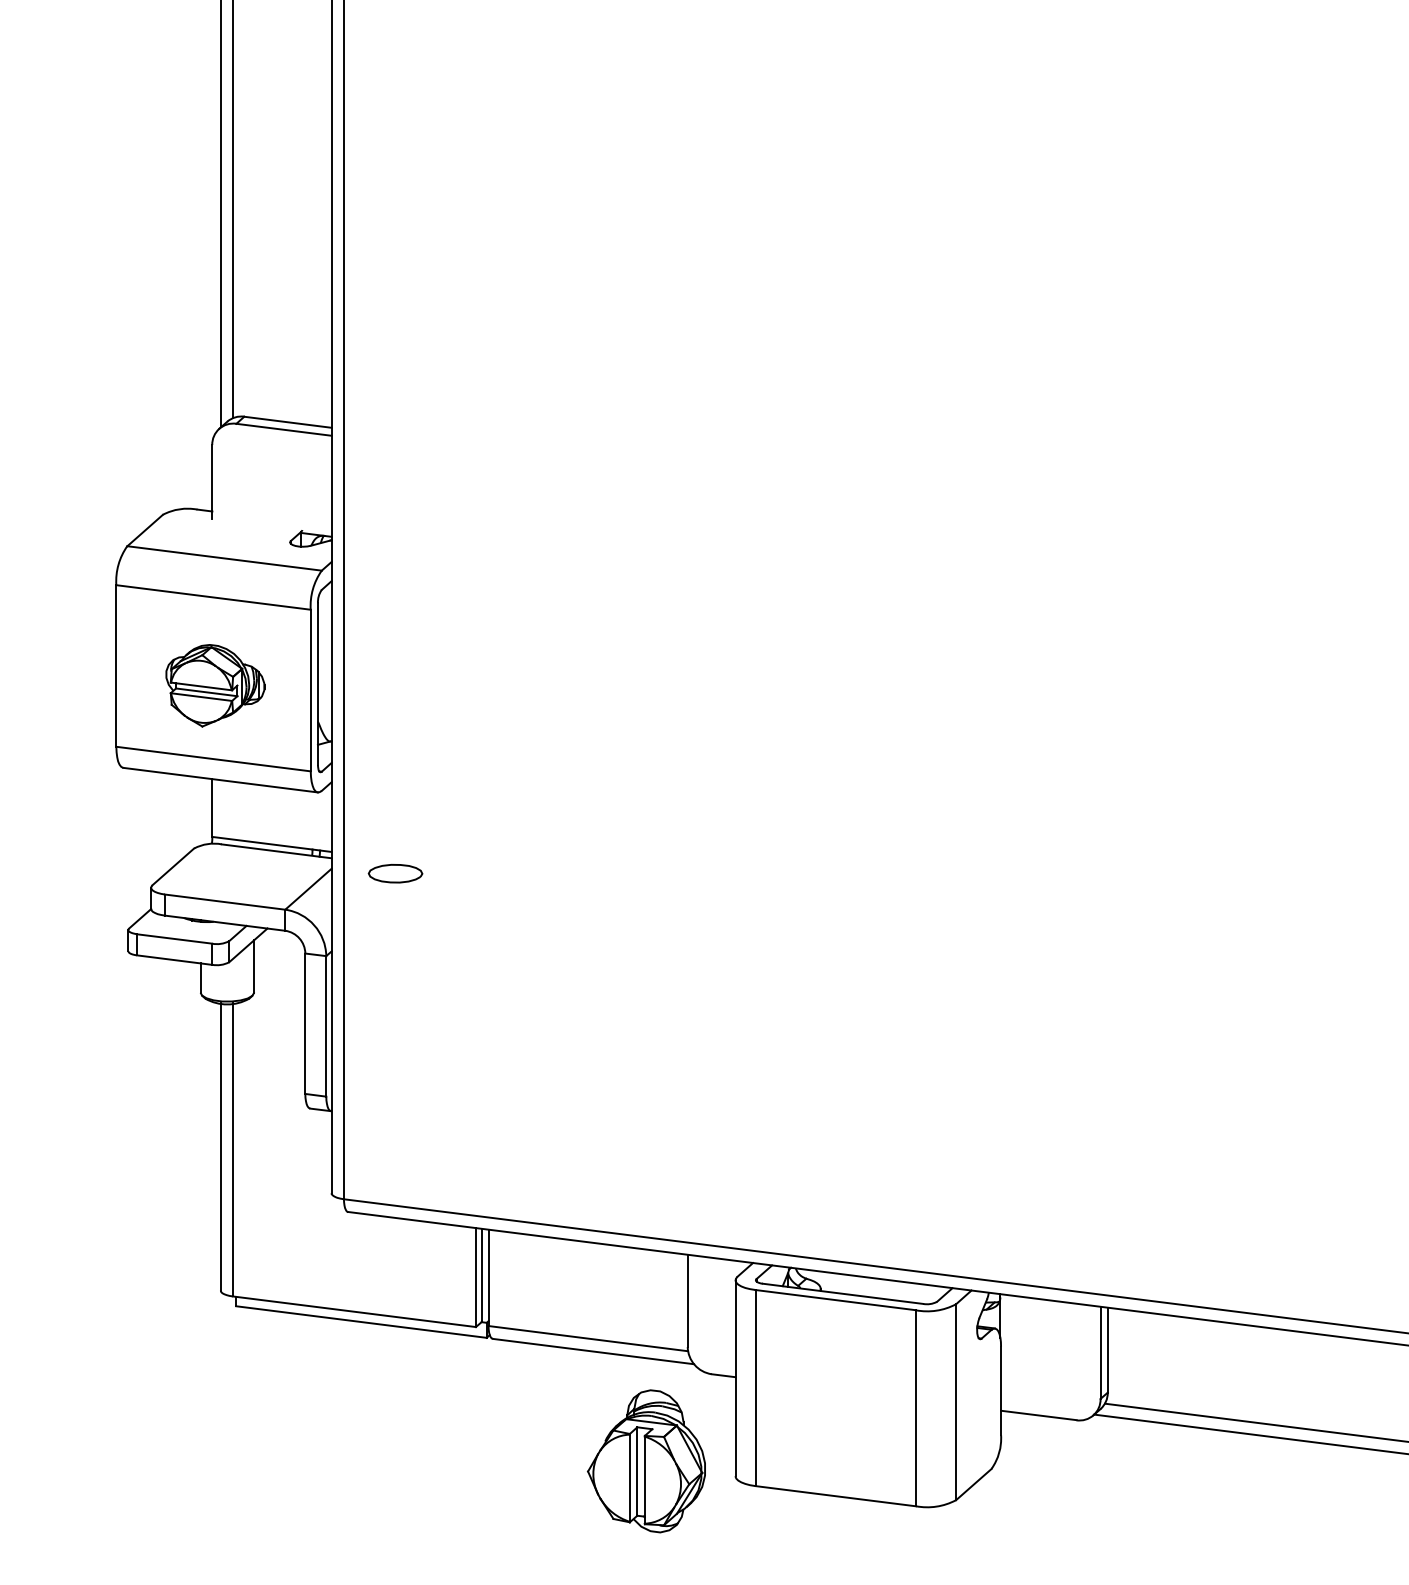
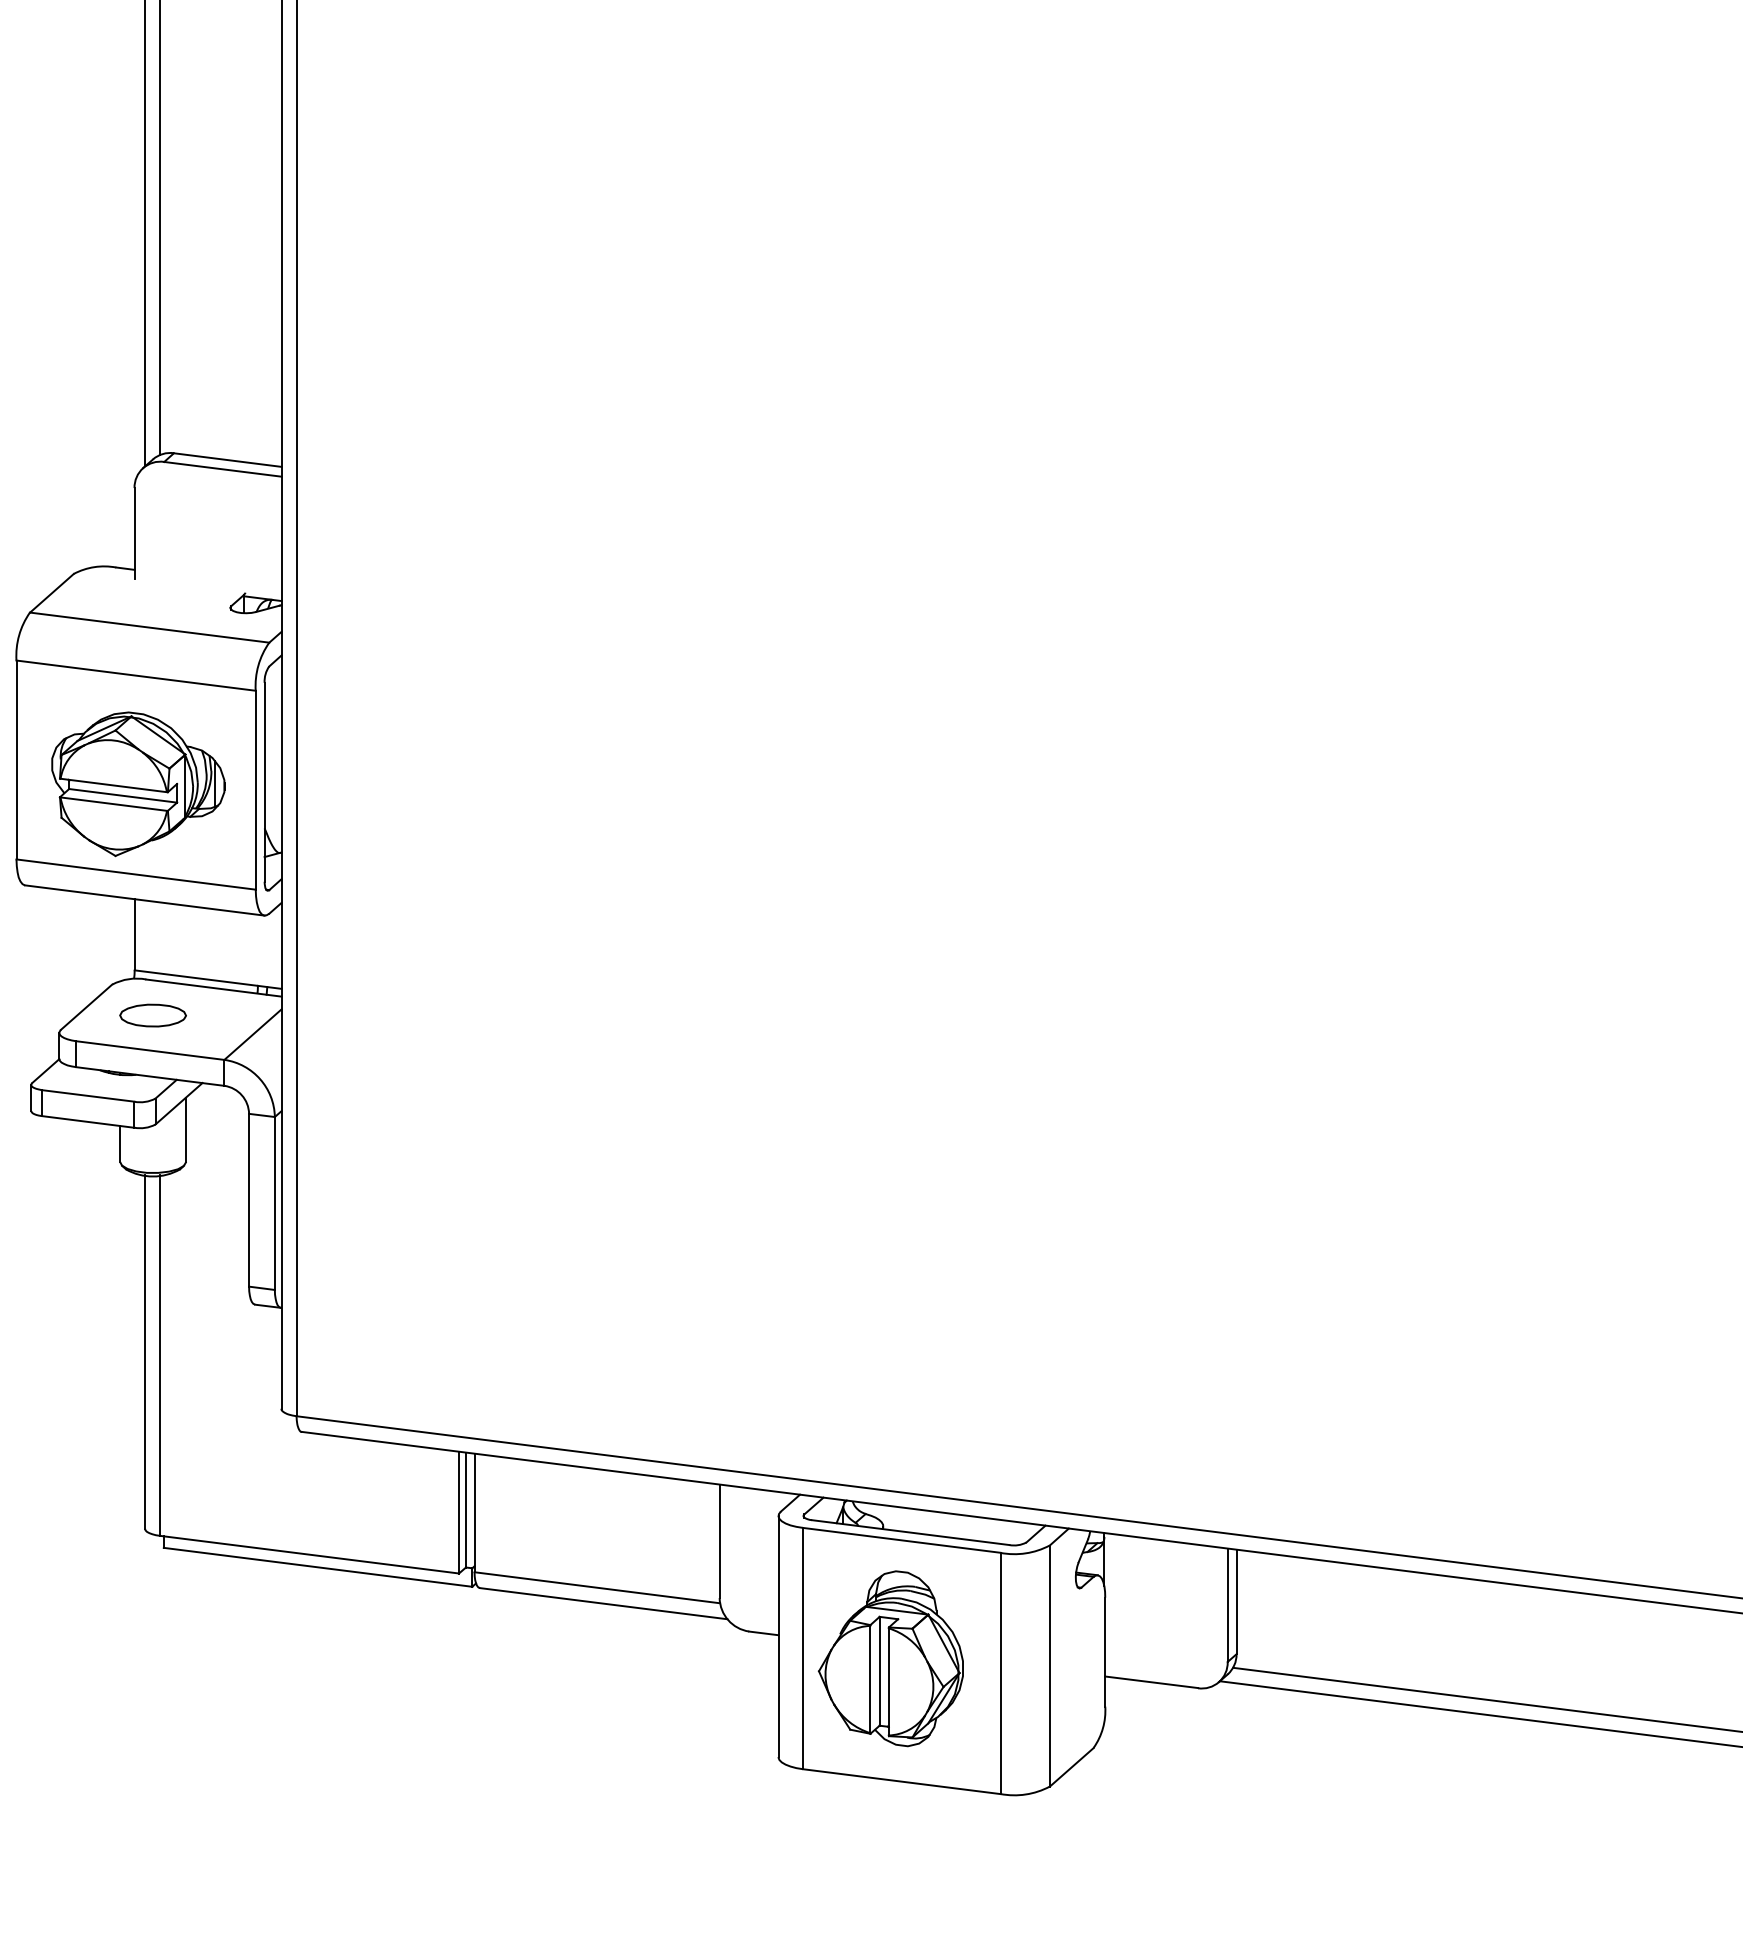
part: (215, 685) -> (138, 784), size x1.43
part: (395, 873) -> (152, 1015), moved
part: (646, 1461) -> (890, 1658), moved

